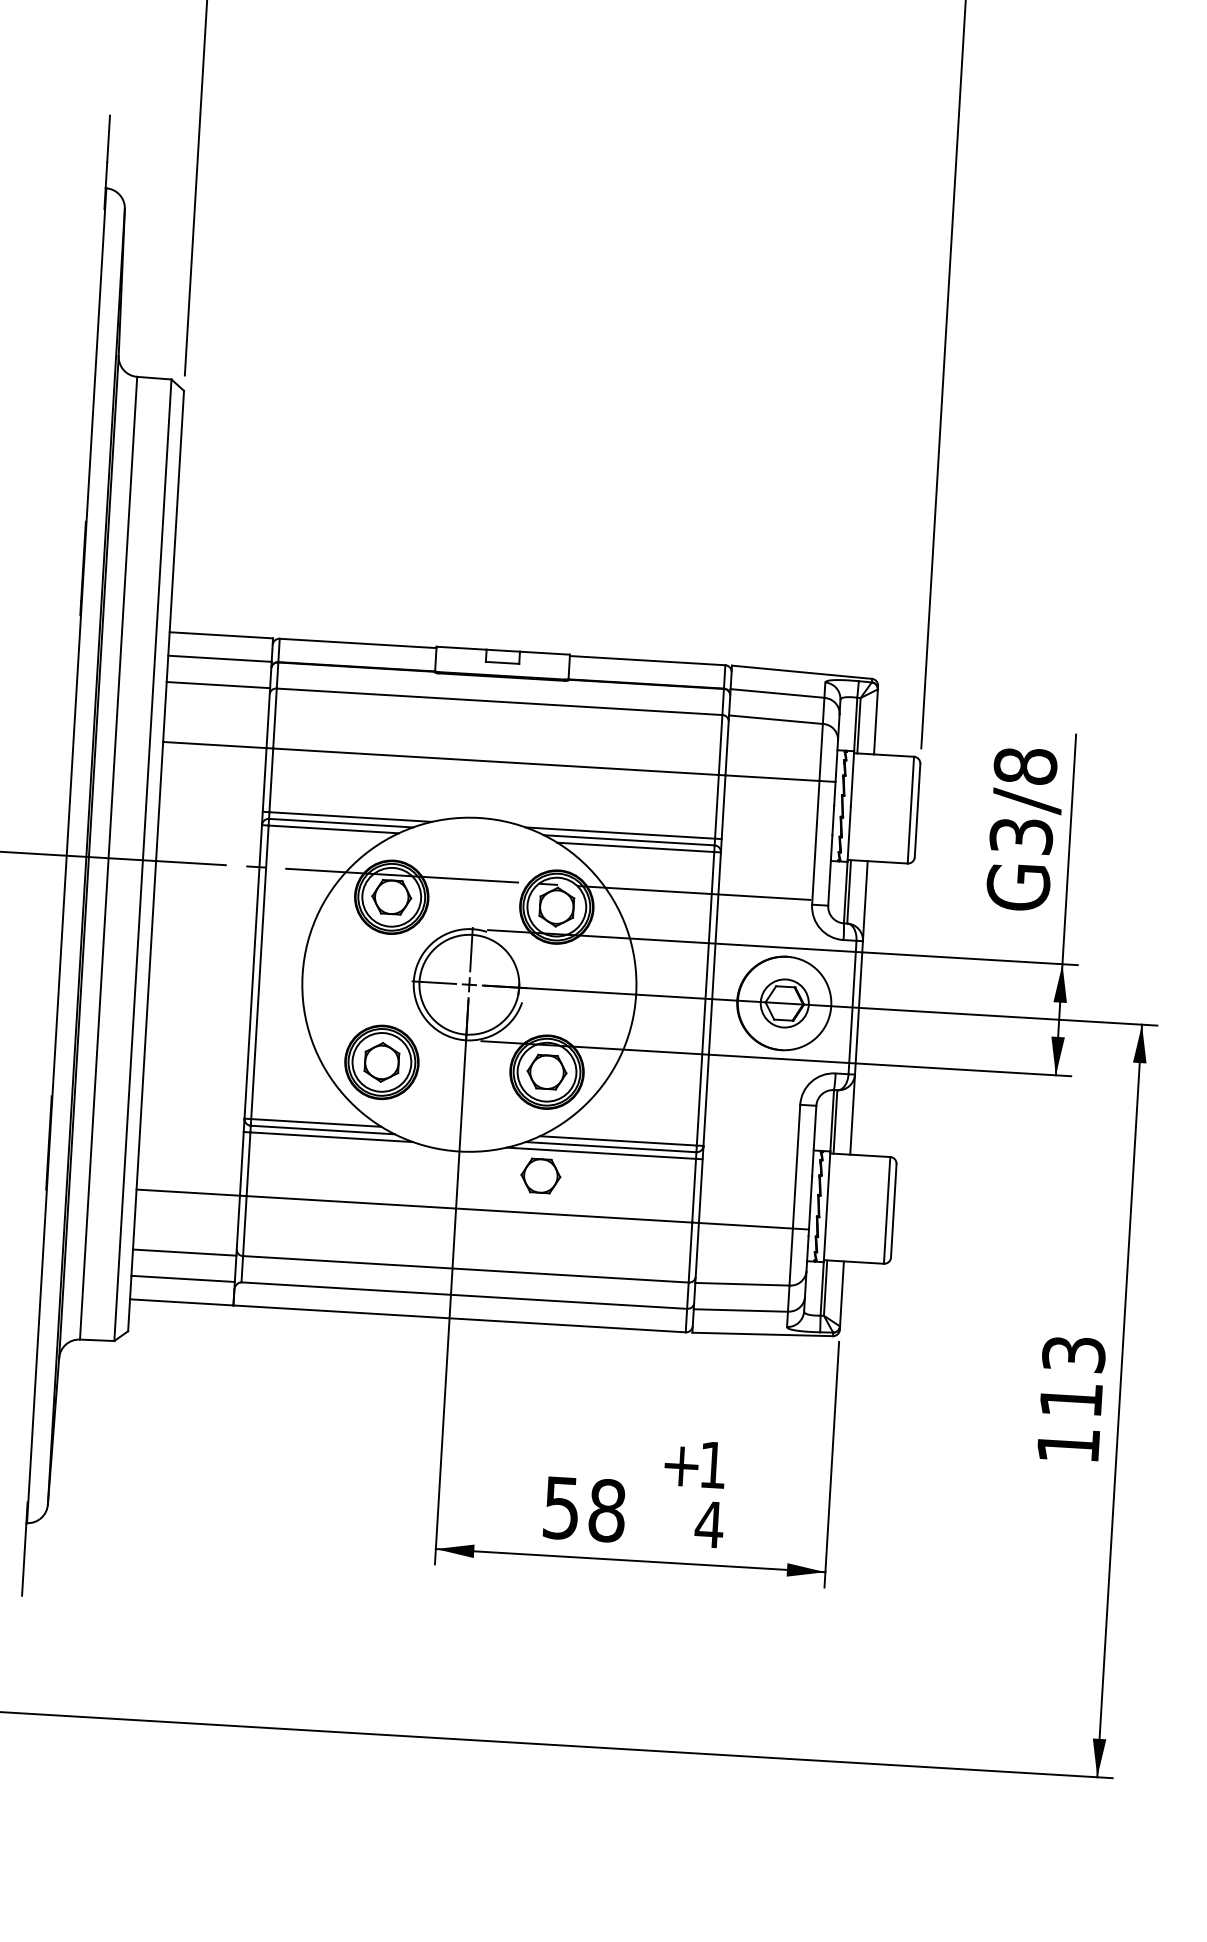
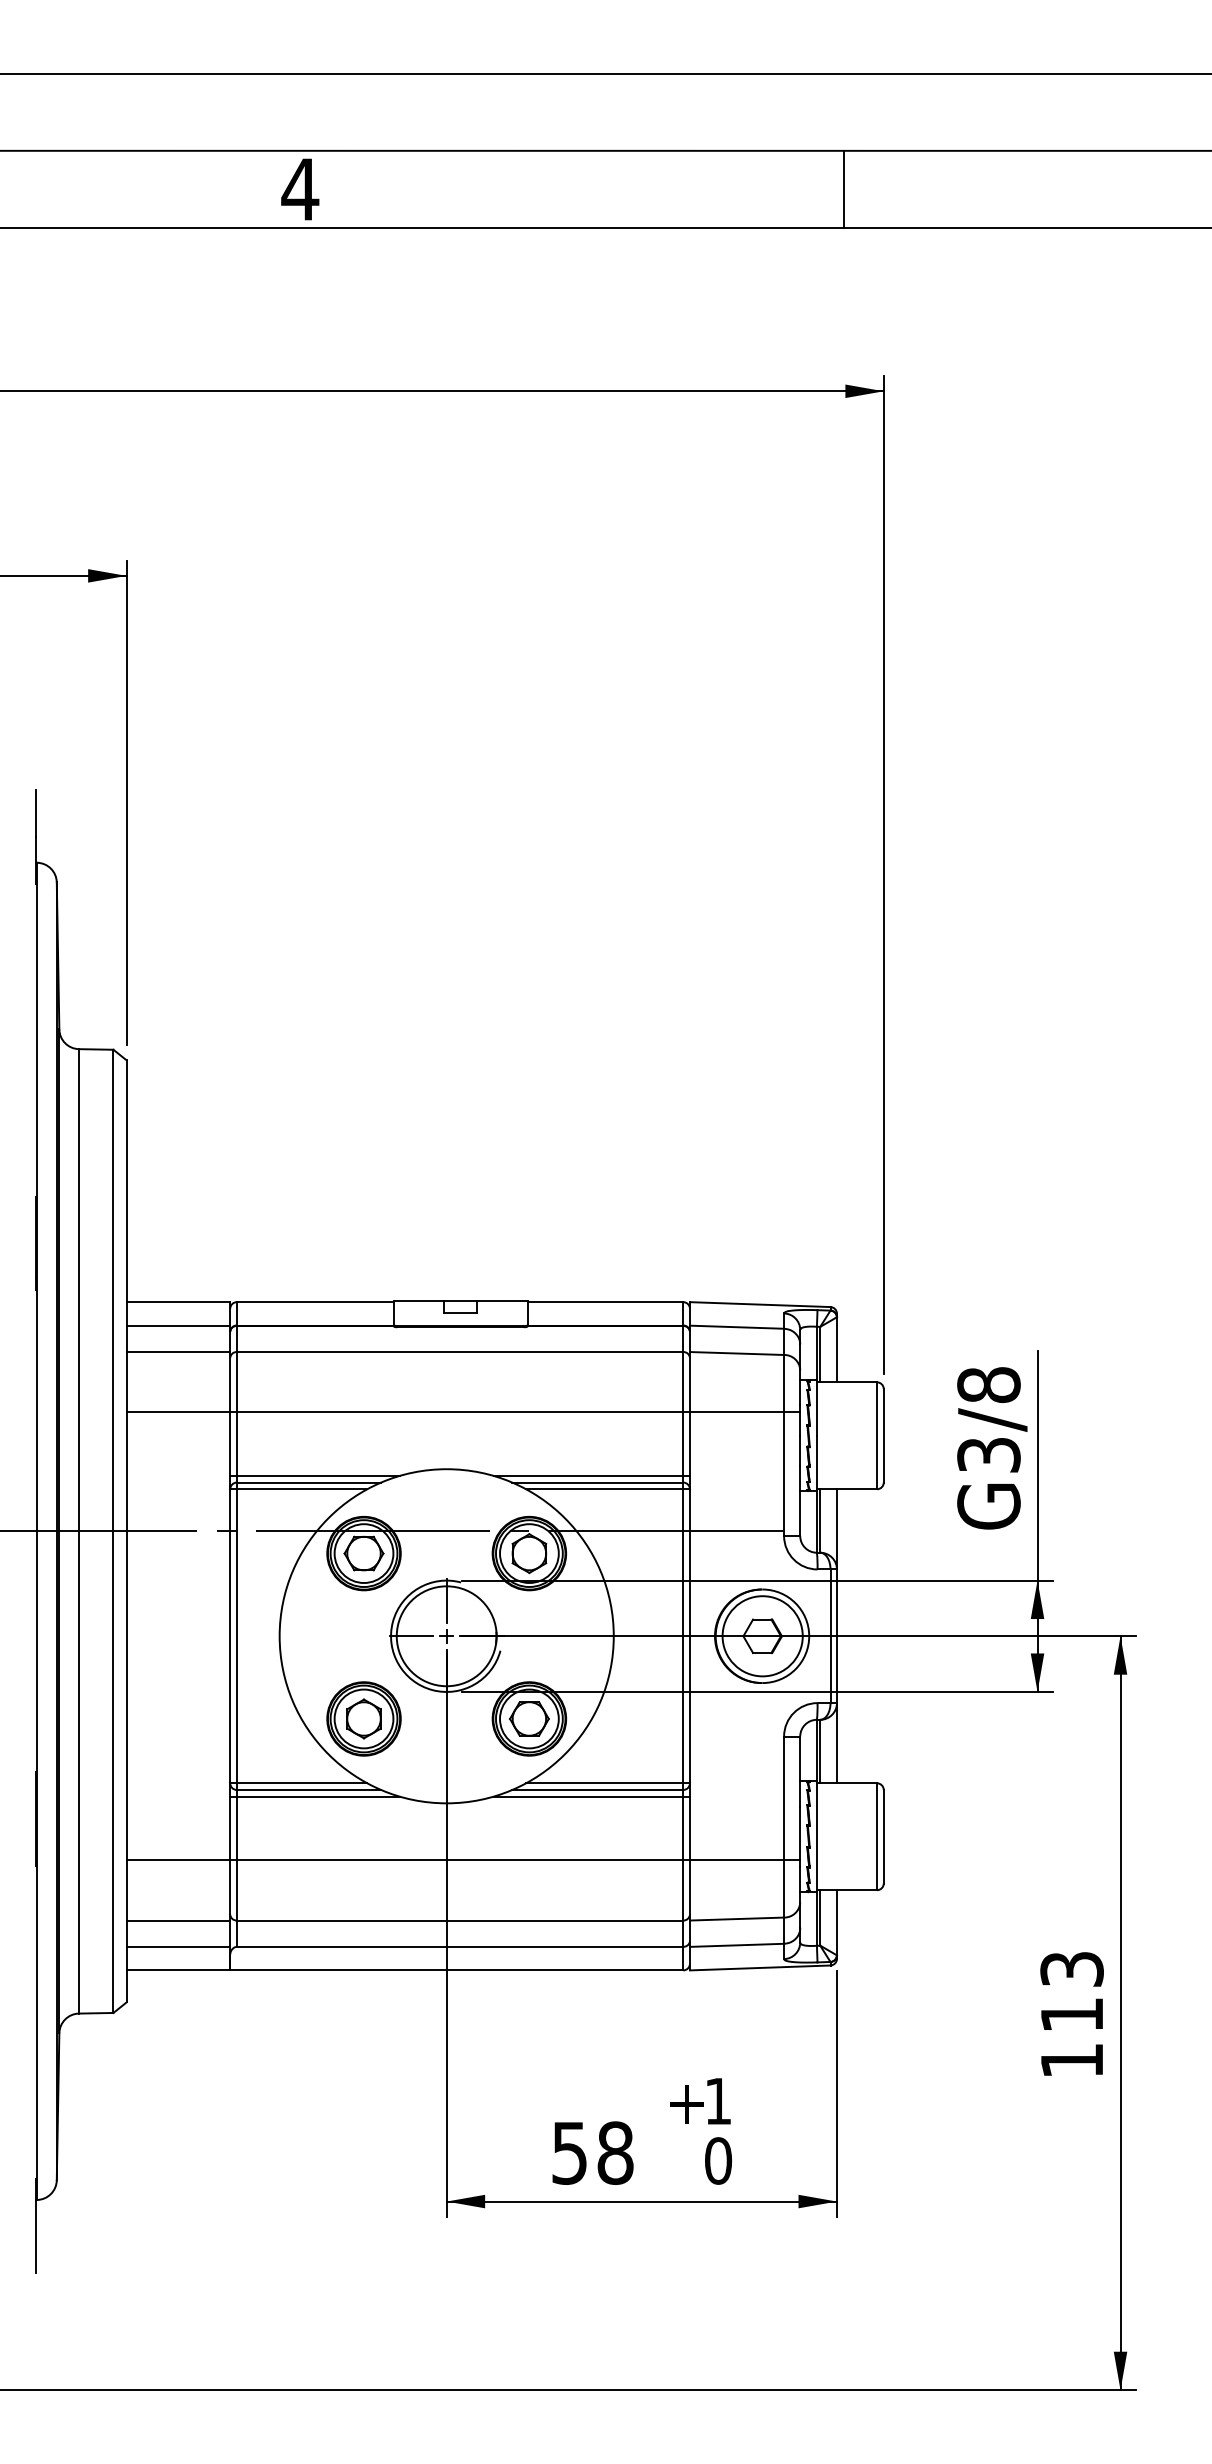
circle: (784, 1003) -> (762, 1636), size x1.67
part: (540, 1175) -> (529, 1822), removed
text: (709, 1524) -> (718, 2160), 4 -> 0

